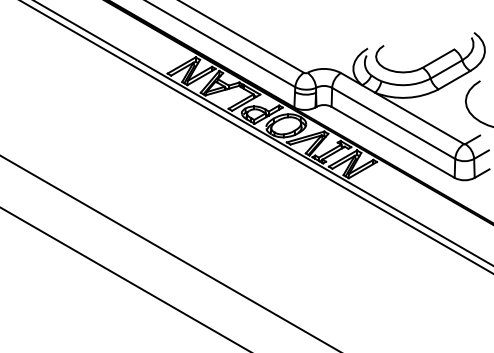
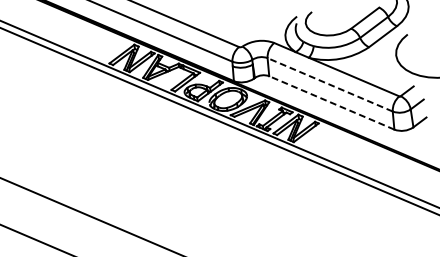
line: (393, 123) -> (329, 84), solid -> dashed
line: (392, 142) -> (331, 103), solid -> dashed

